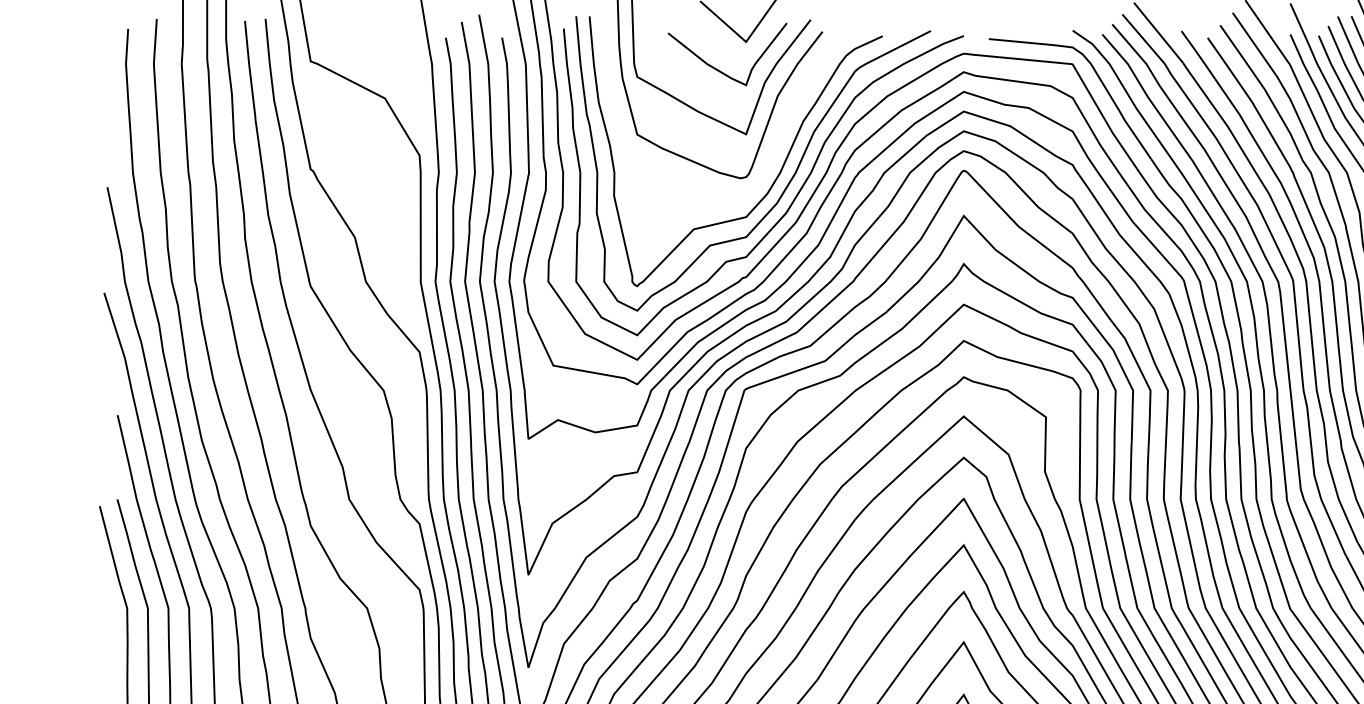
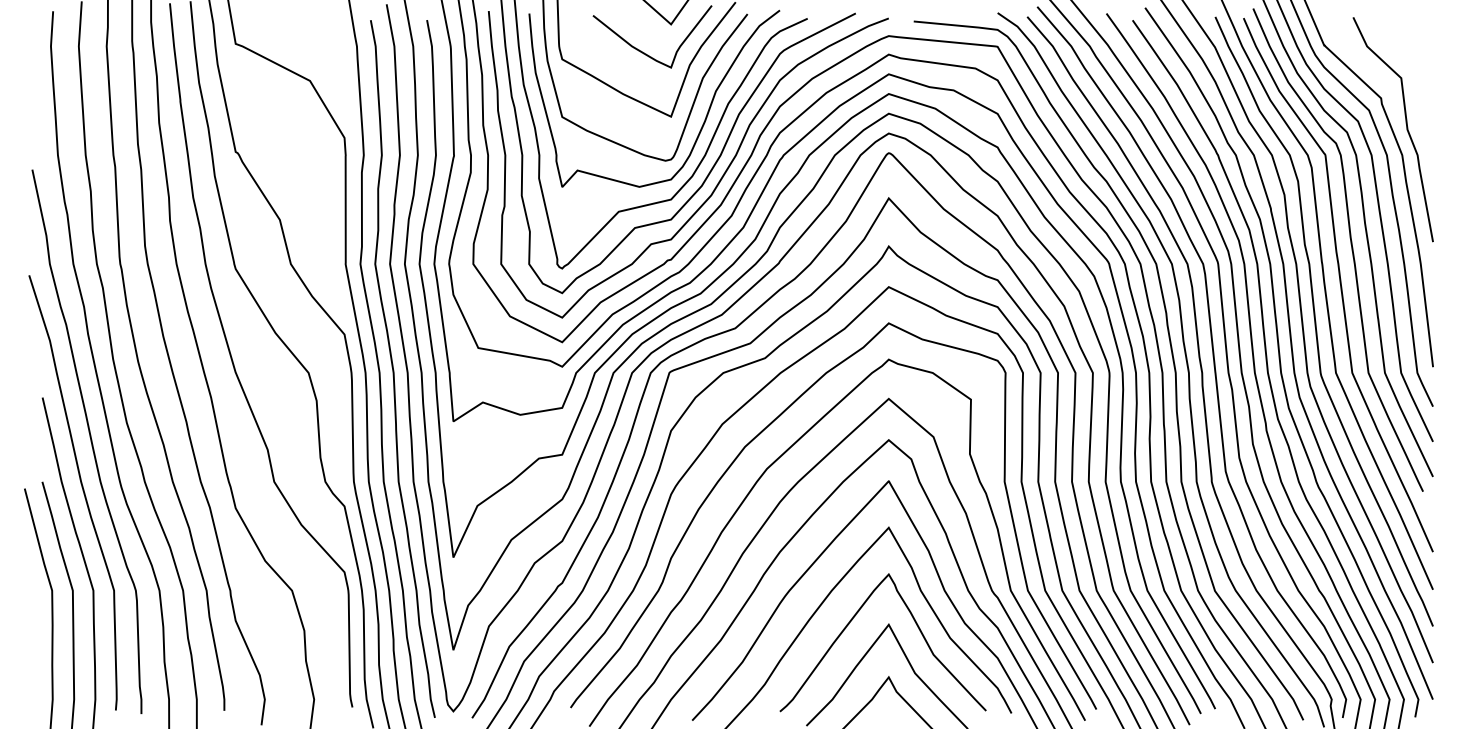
curve: (780, 134) -> (705, 116), added

